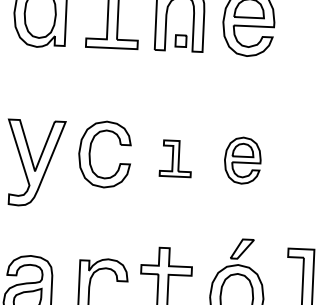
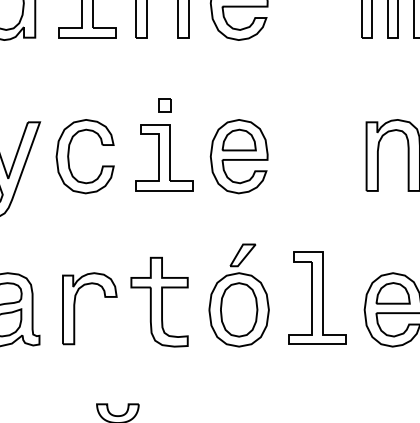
part: (180, 41) -> (164, 105), moved
part: (175, 158) -> (164, 157), size x1.67
part: (242, 160) -> (238, 156), size x1.43

